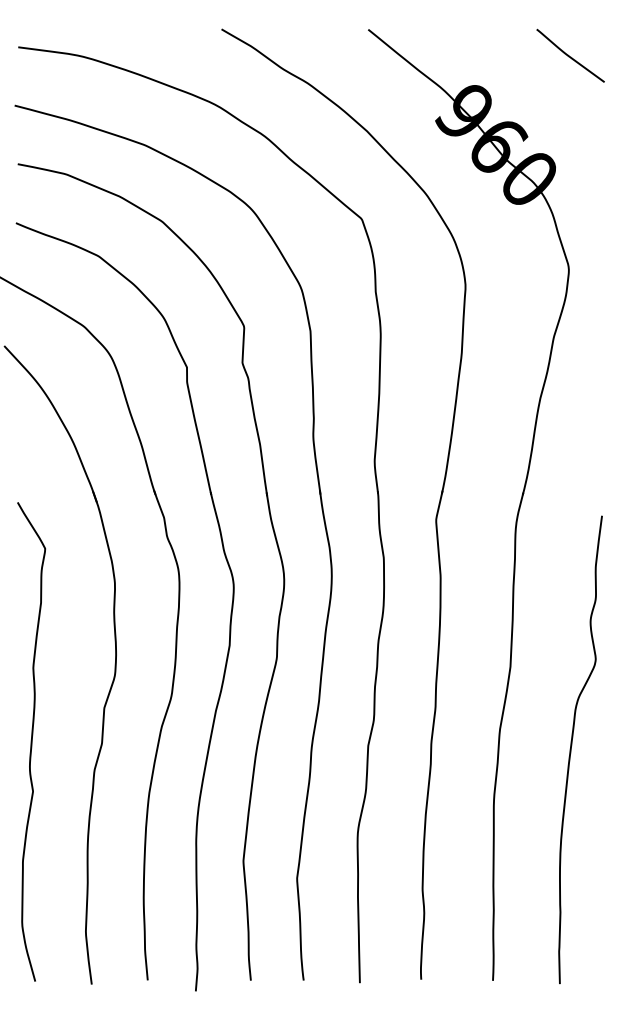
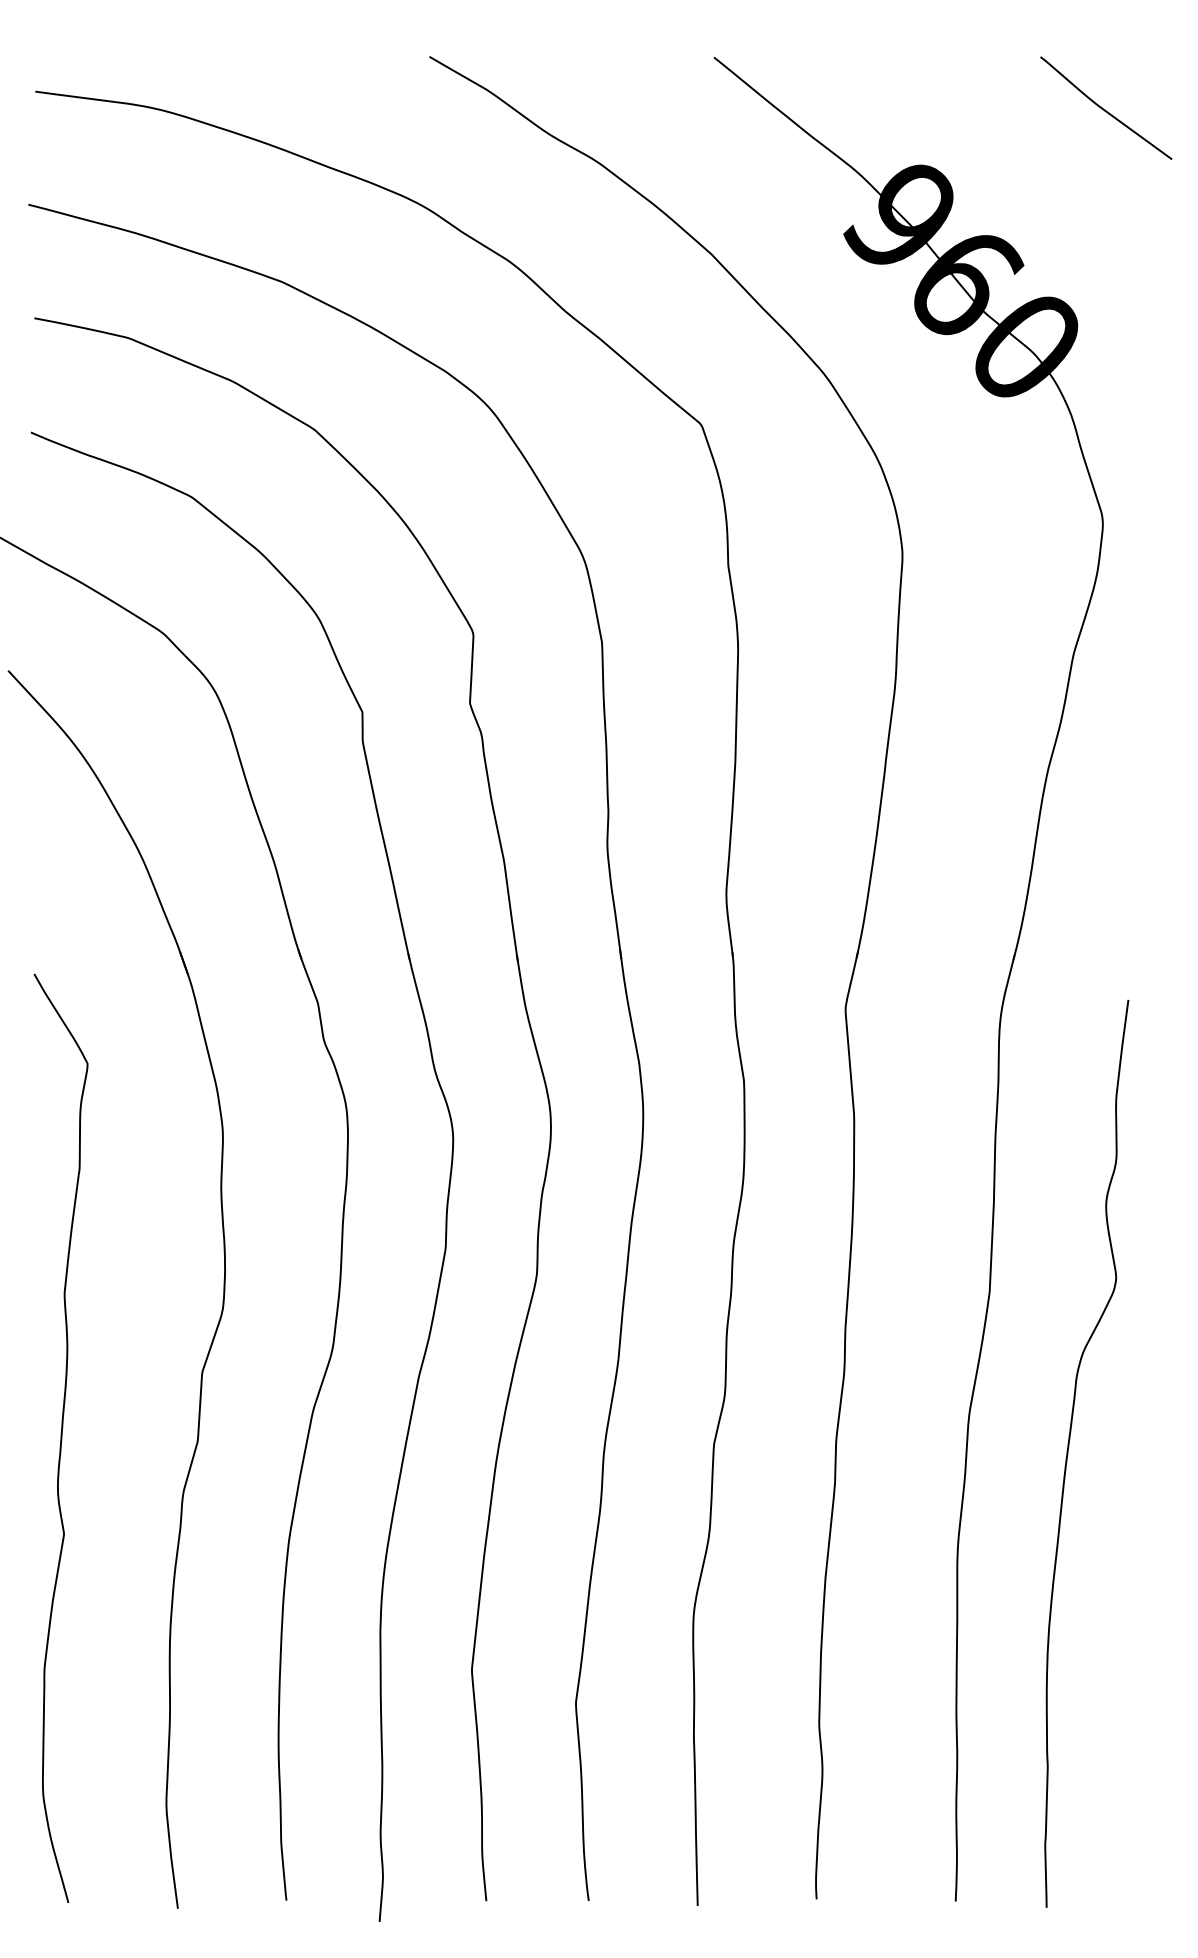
curve: (572, 745) -> (1071, 1445), moved

